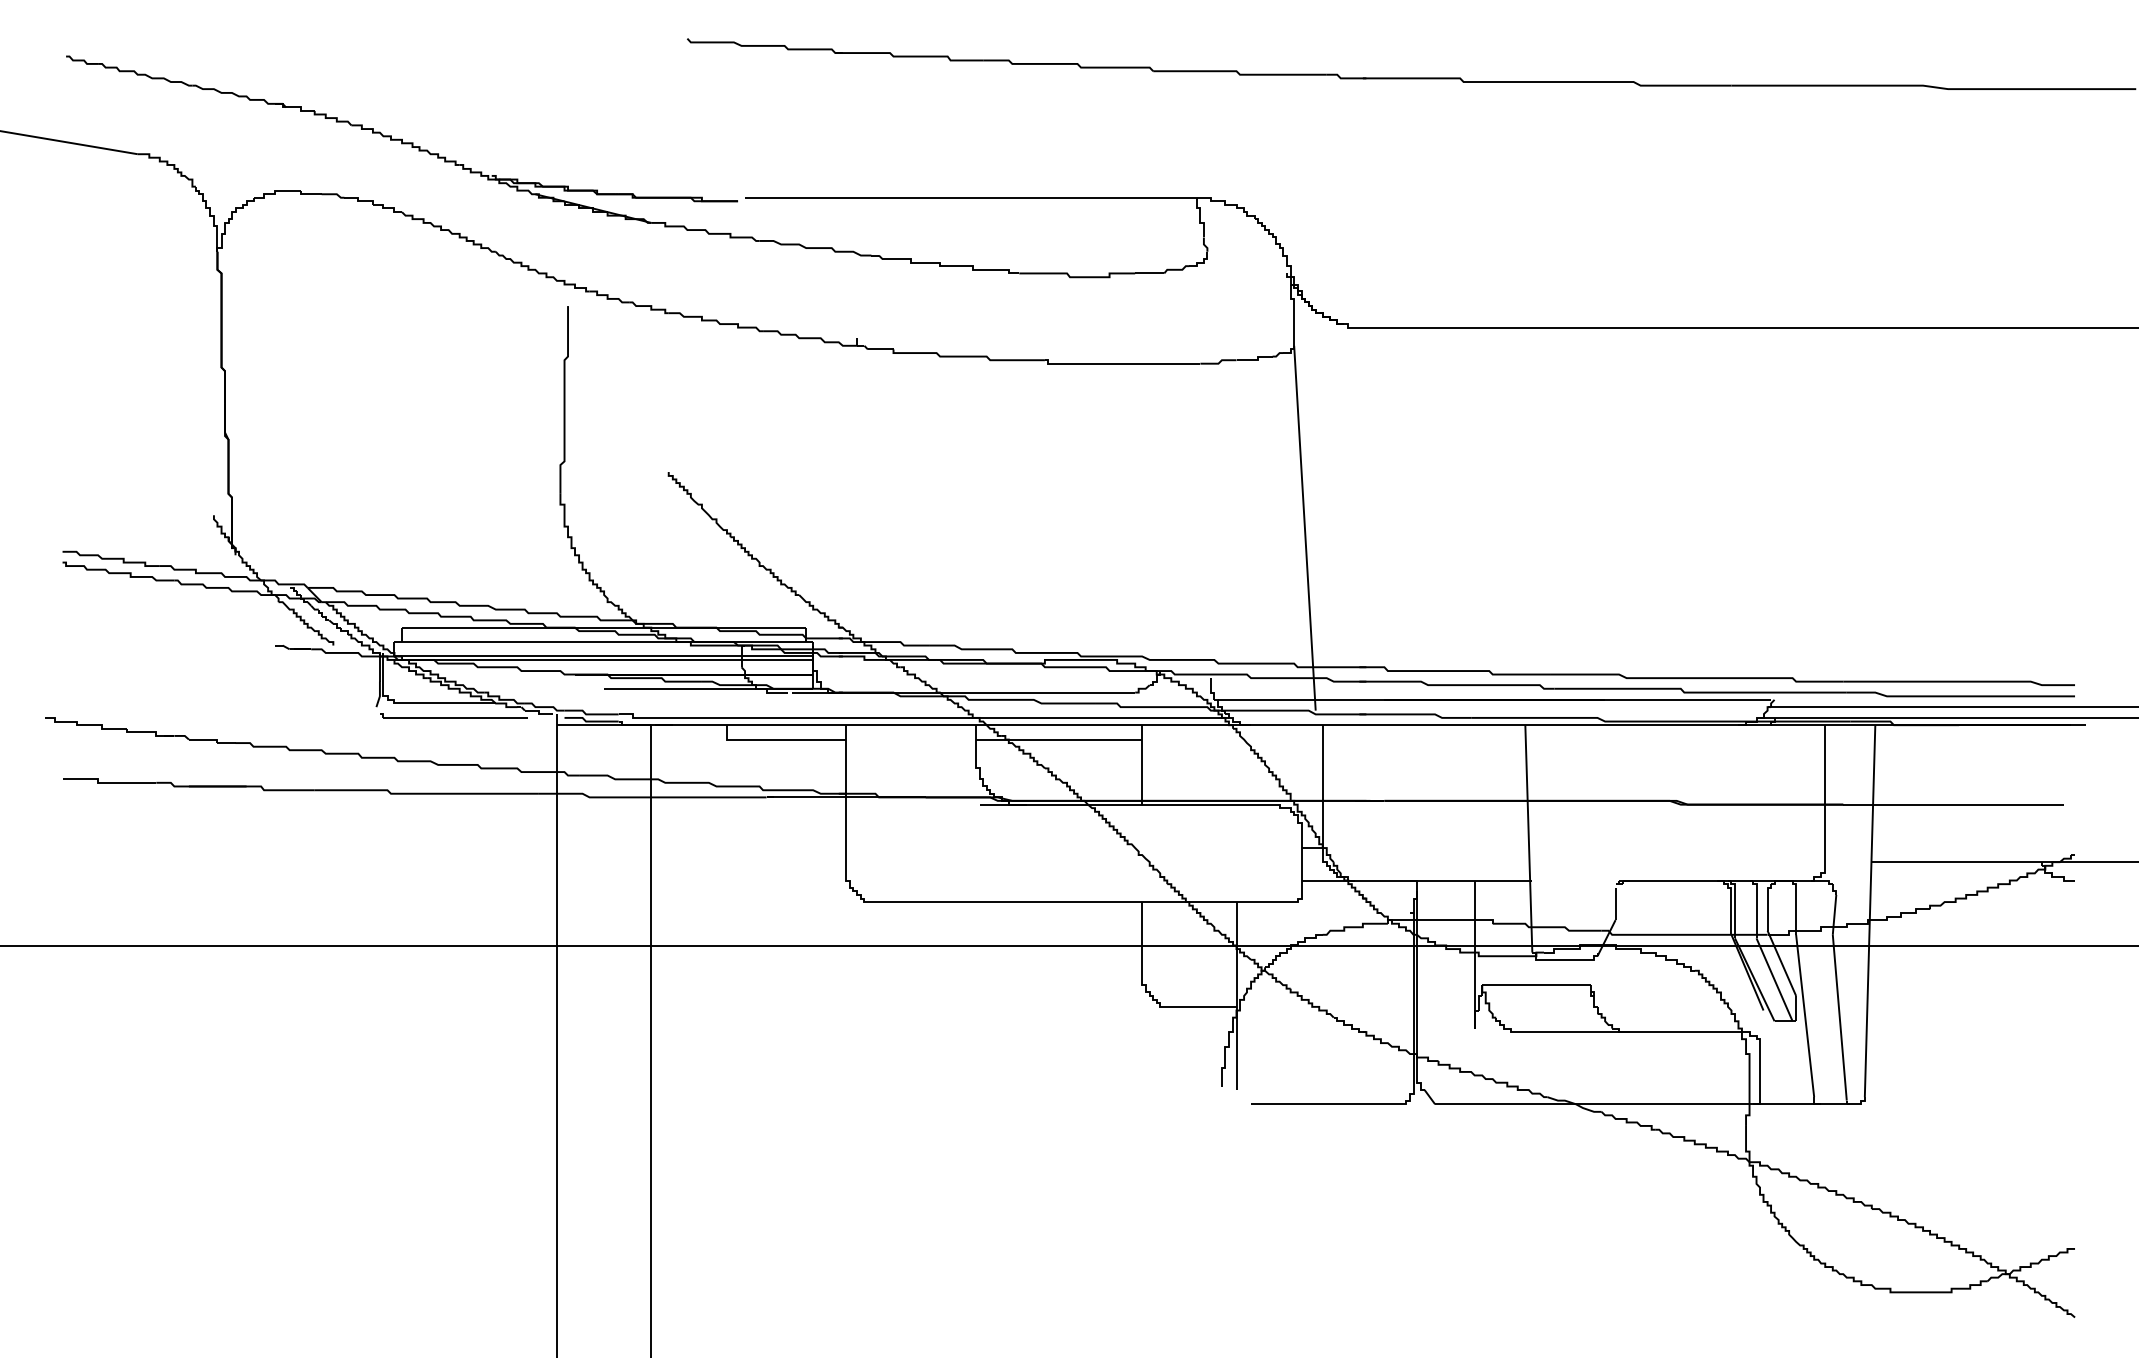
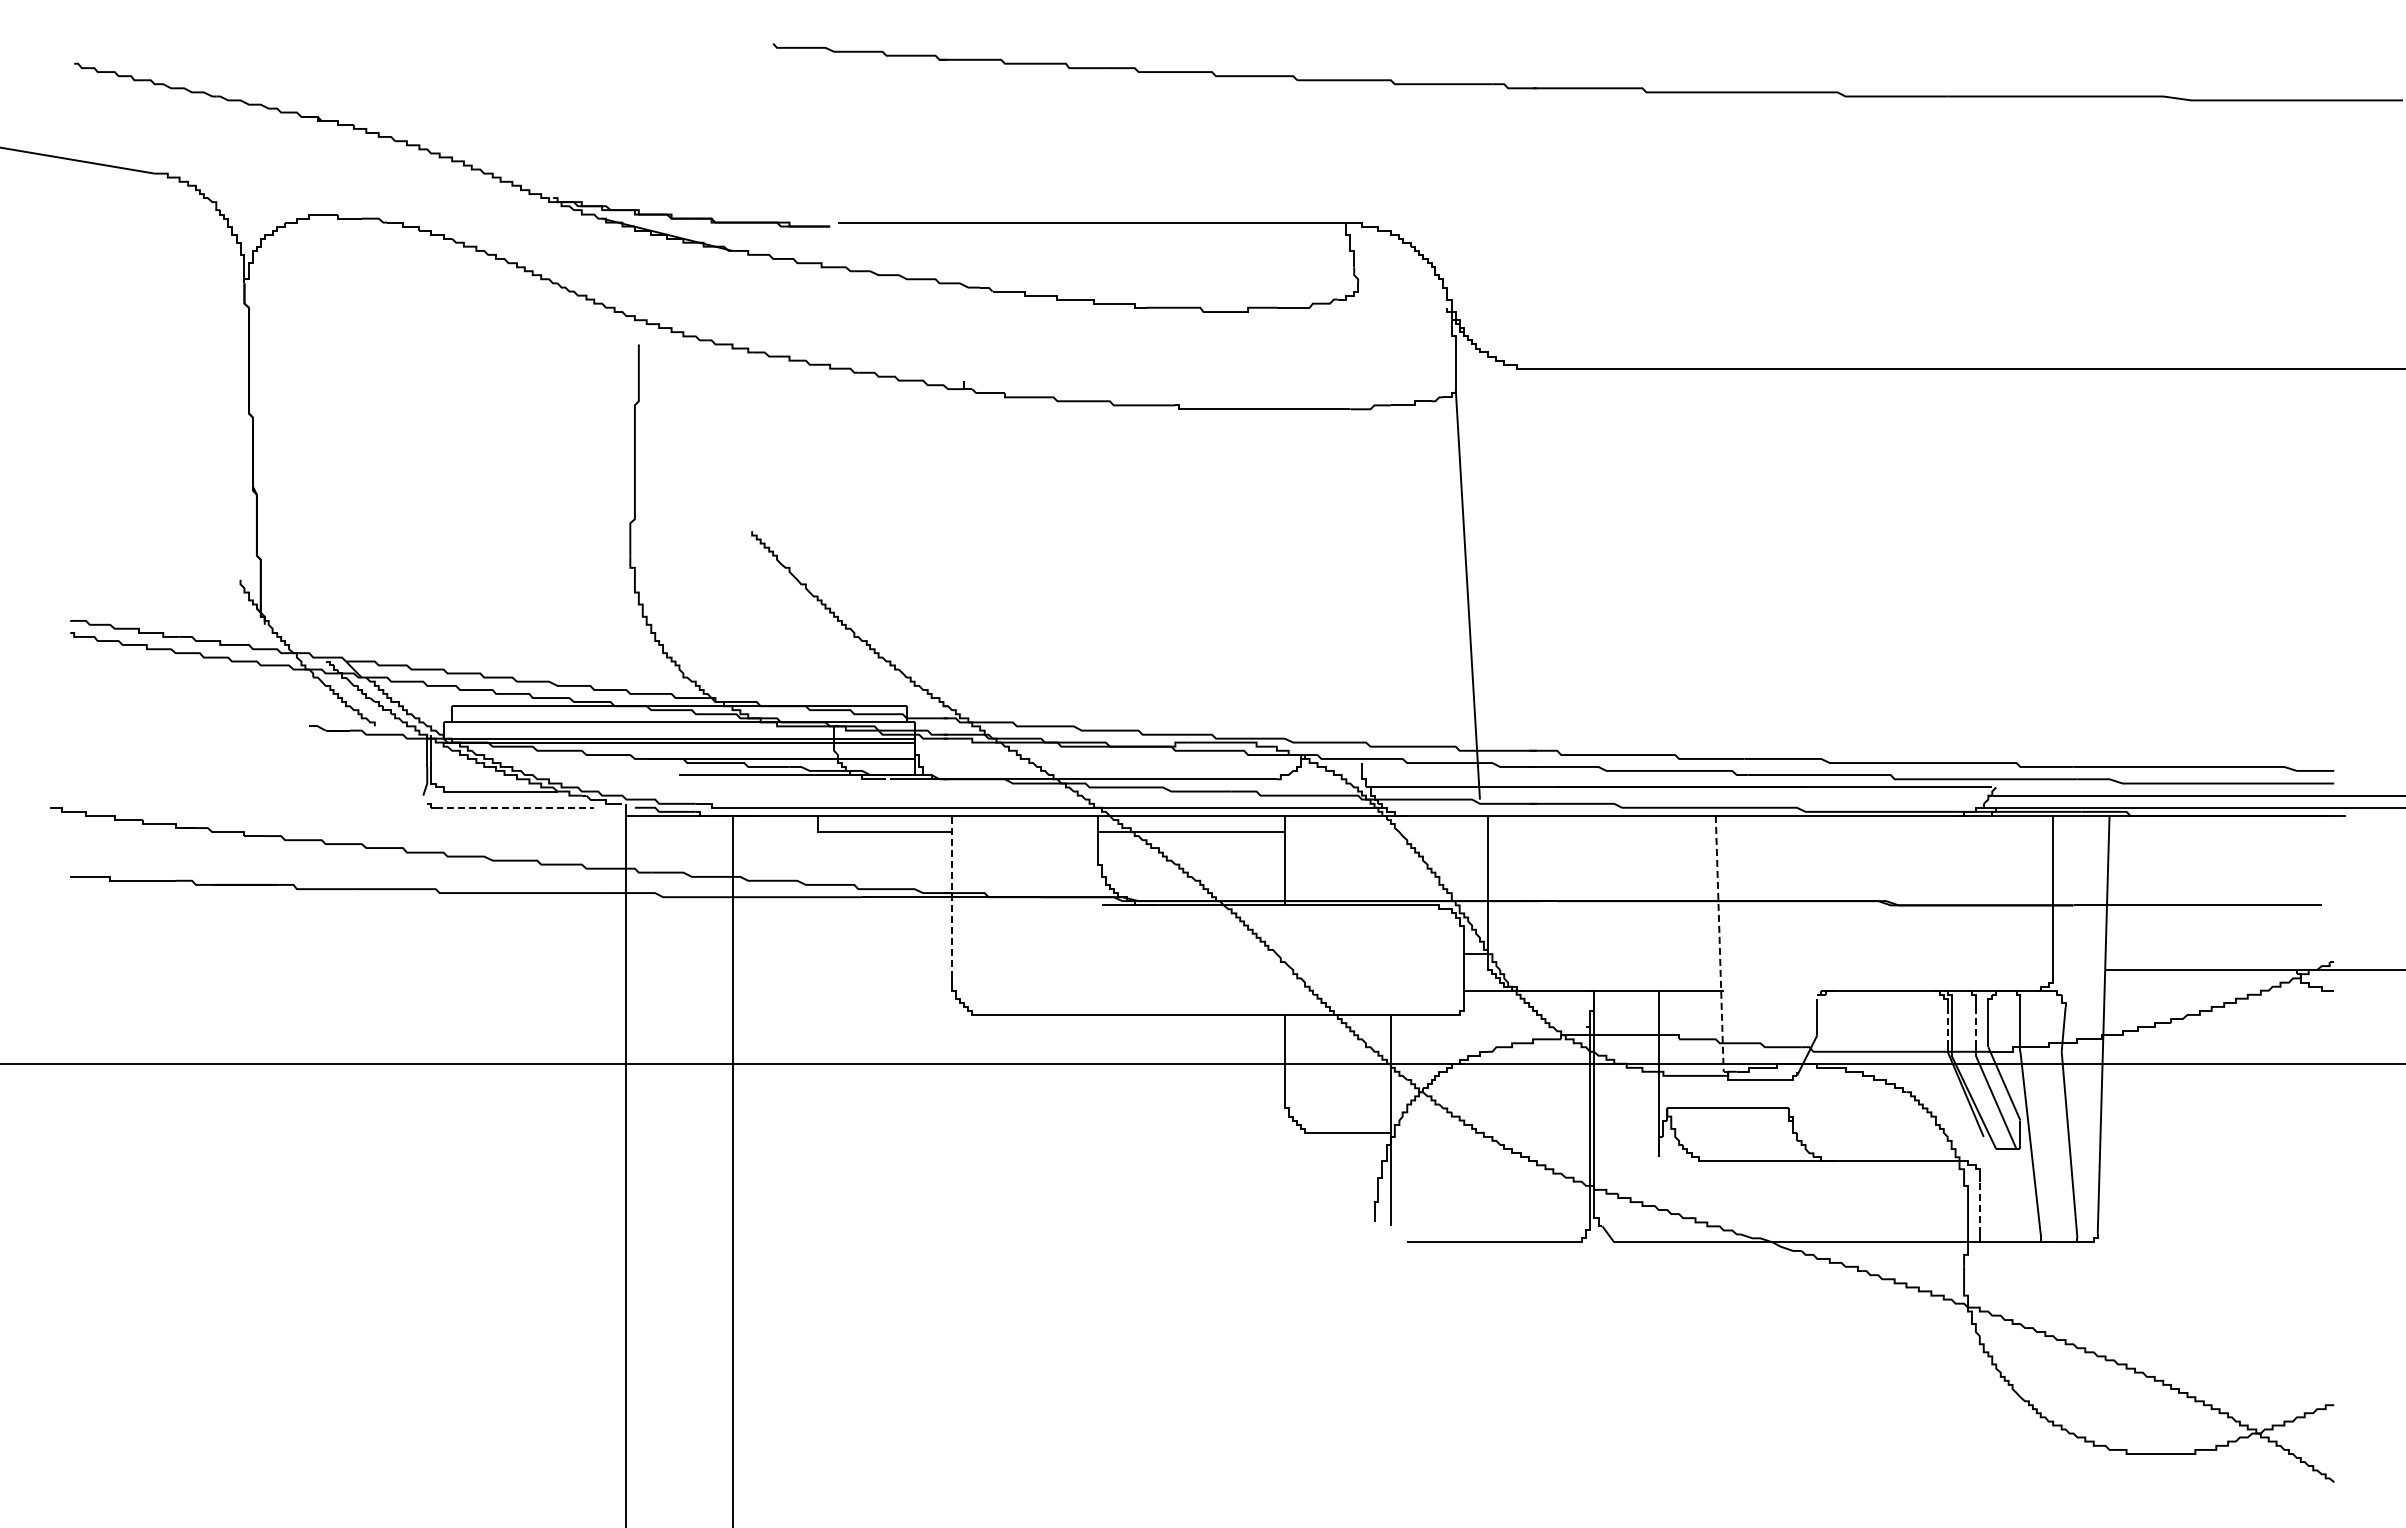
line: (458, 717) -> (515, 807), solid -> dashed
line: (845, 796) -> (951, 896), solid -> dashed
line: (1528, 838) -> (1719, 943), solid -> dashed
line: (1756, 912) -> (1975, 1026), solid -> dashed
line: (1731, 913) -> (1947, 1027), solid -> dashed
line: (1759, 1073) -> (1979, 1207), solid -> dashed

